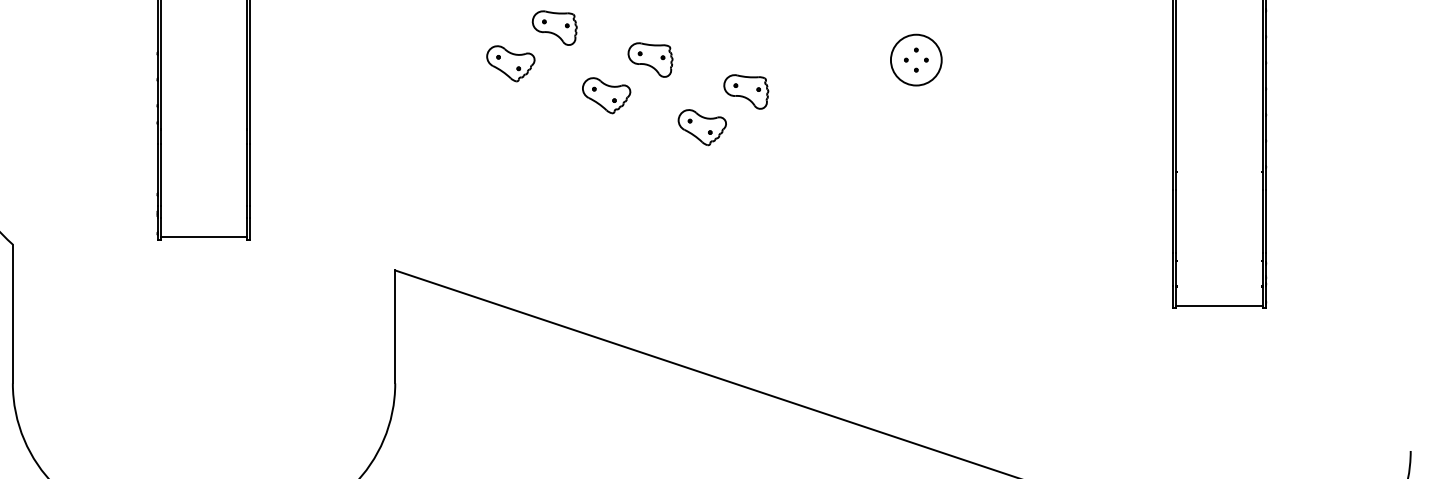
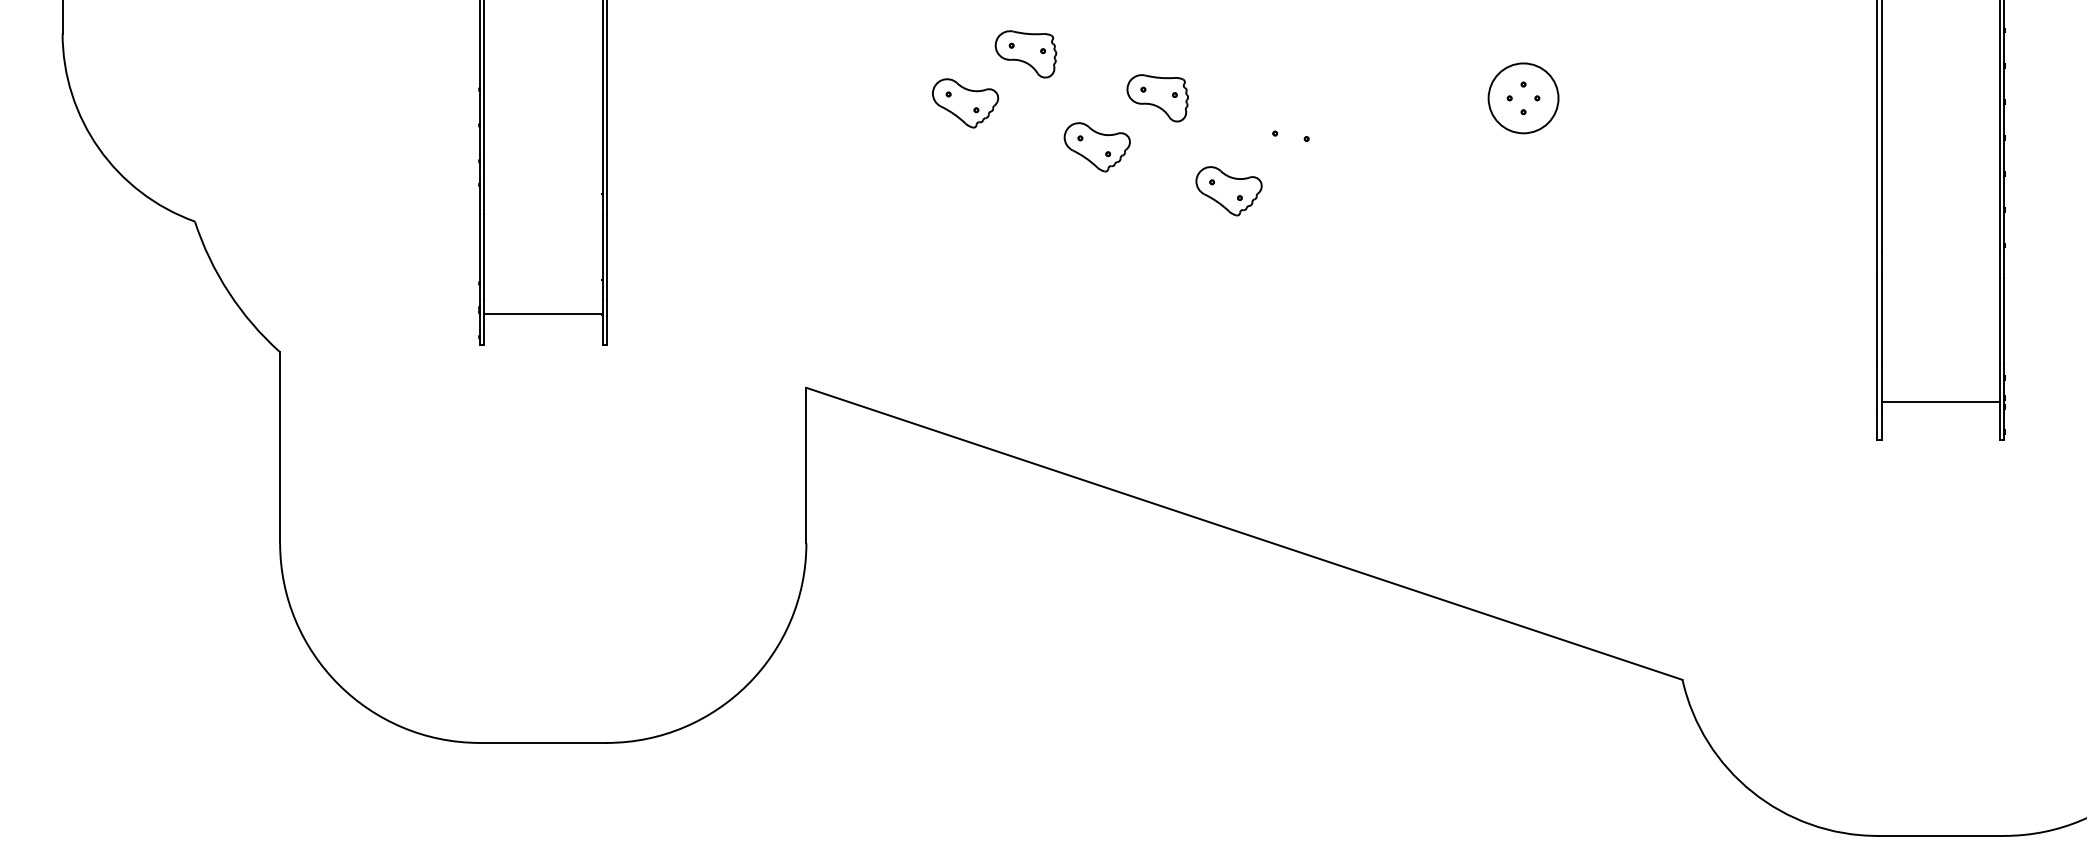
part: (746, 92) -> (1289, 142), removed
line: (203, 236) -> (542, 313), moved
line: (1219, 305) -> (1940, 402), moved

